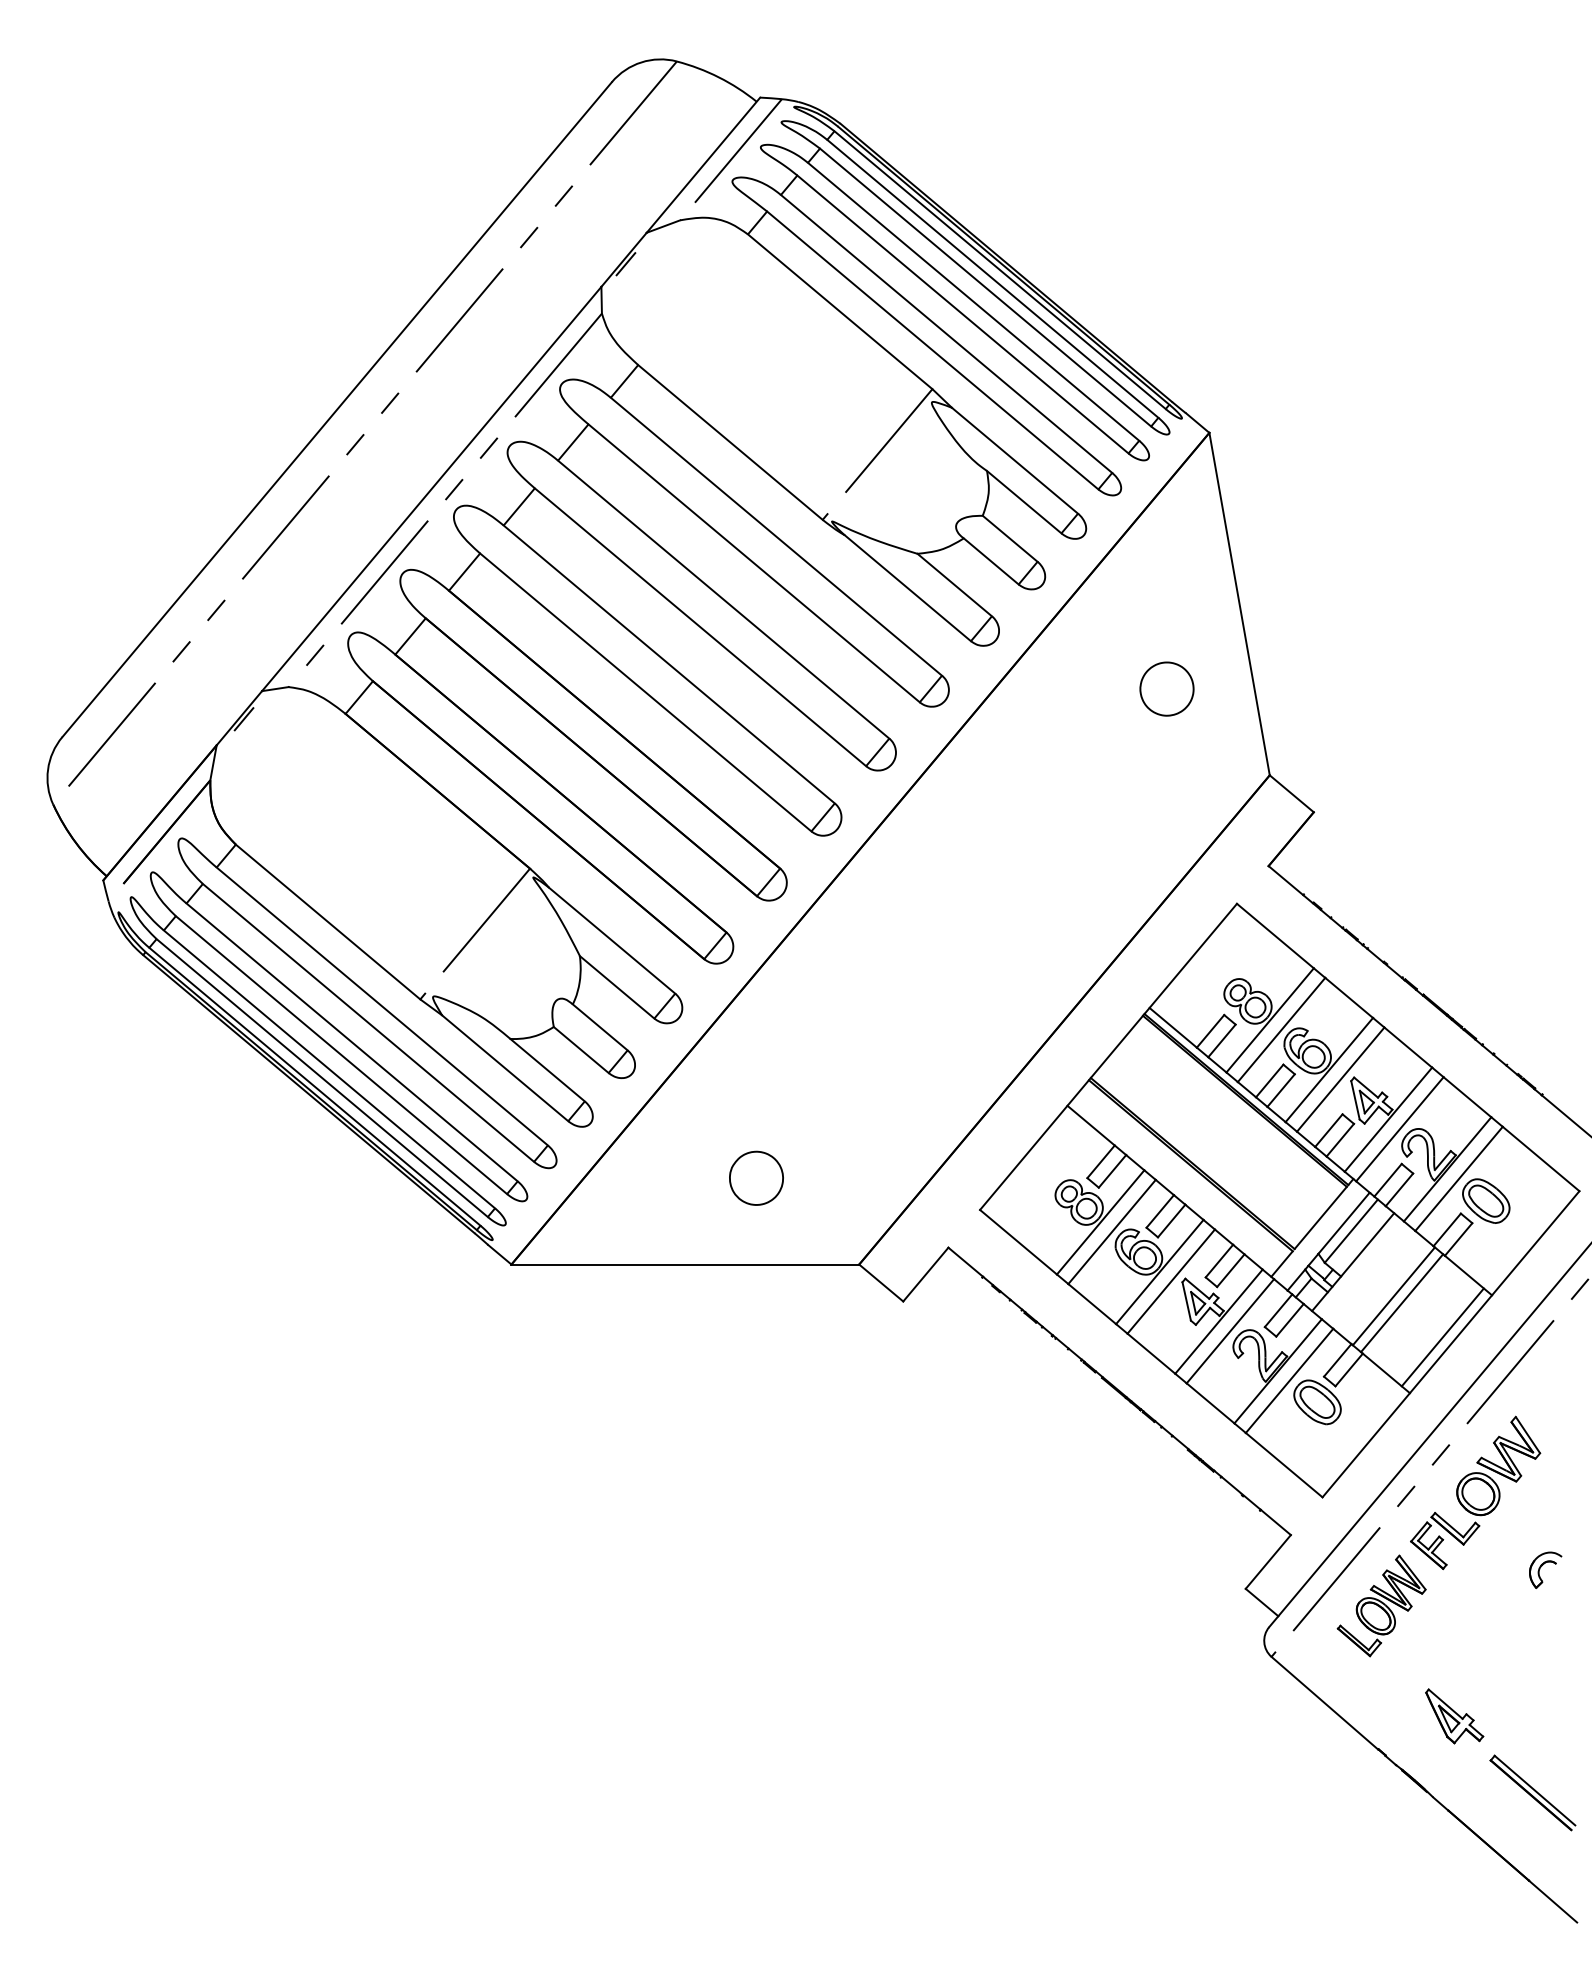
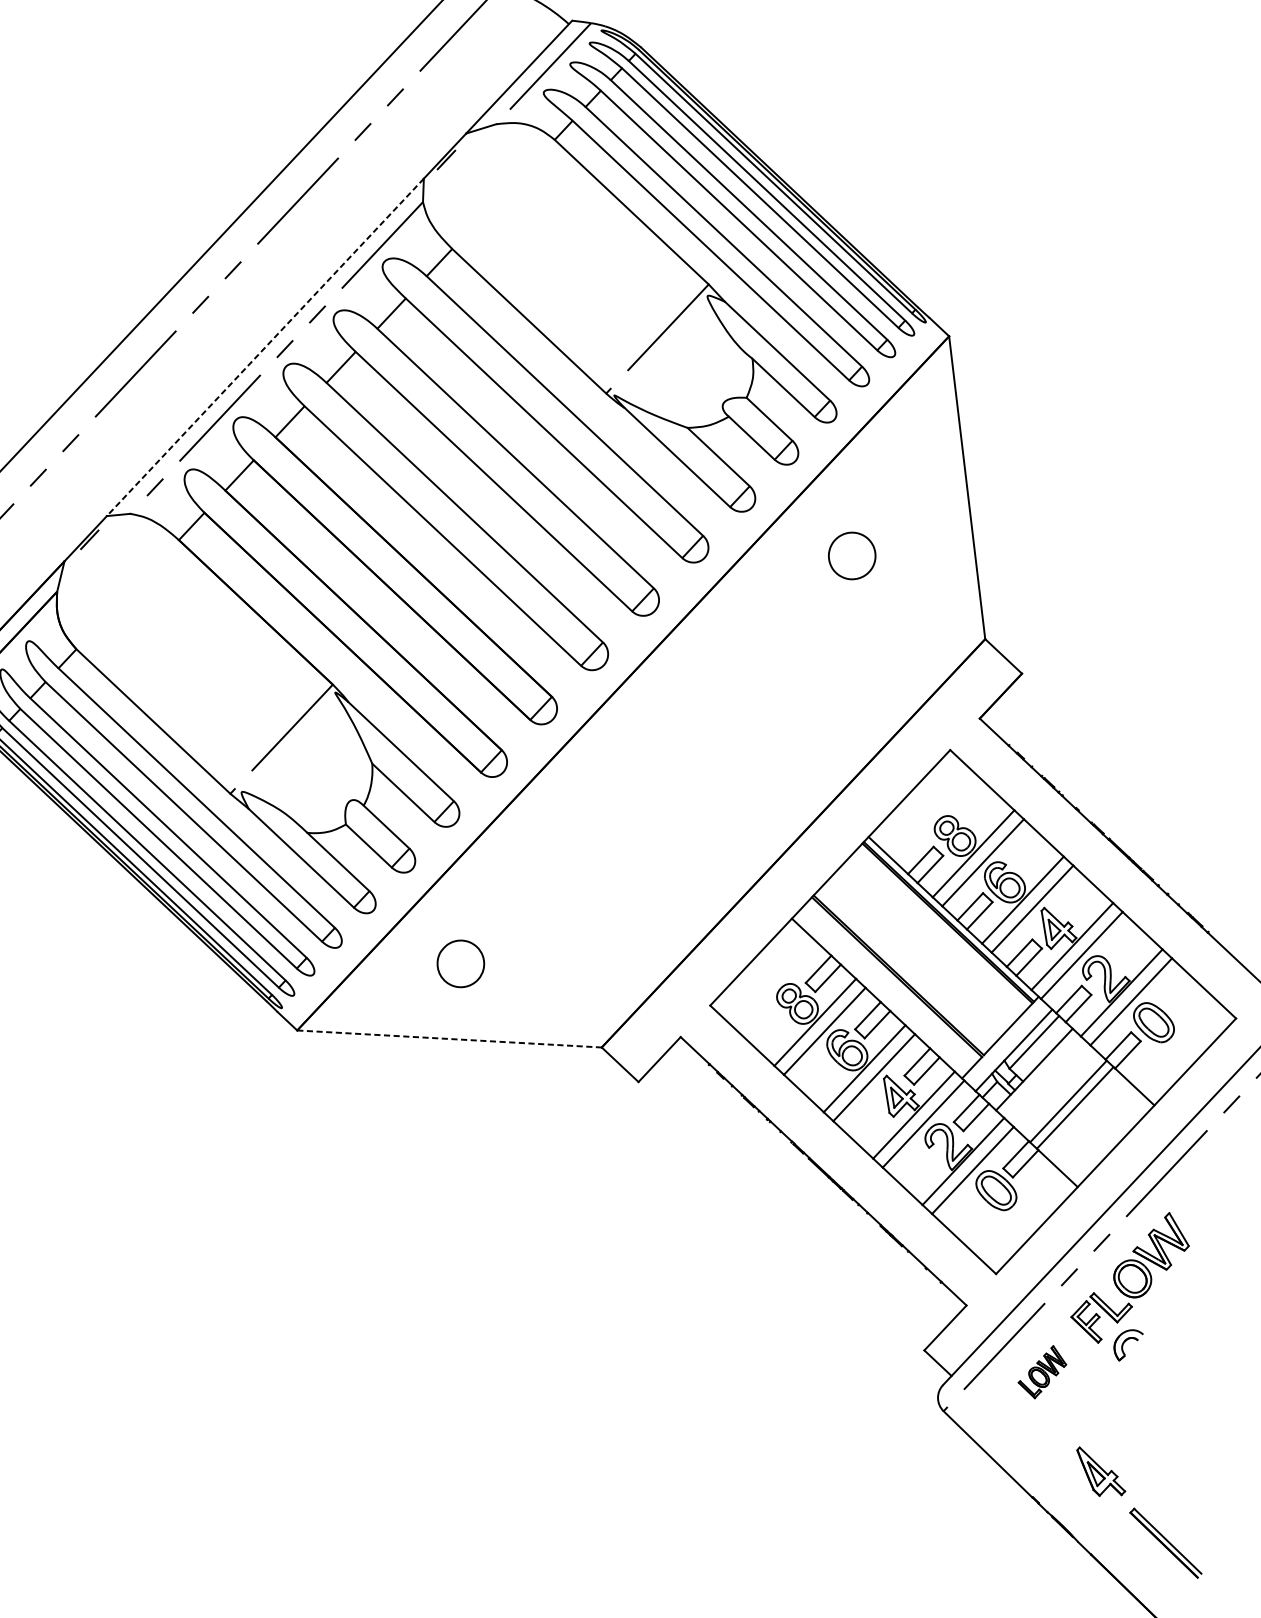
line: (431, 489) -> (265, 347), solid -> dashed
part: (1166, 688) -> (851, 555), moved
part: (756, 1177) -> (460, 963), moved
line: (685, 1264) -> (449, 1038), solid -> dashed
line: (1442, 1337) -> (1109, 1139), removed
part: (1545, 1569) -> (1128, 1344), moved
part: (1381, 1605) -> (1042, 1371), size x0.6

